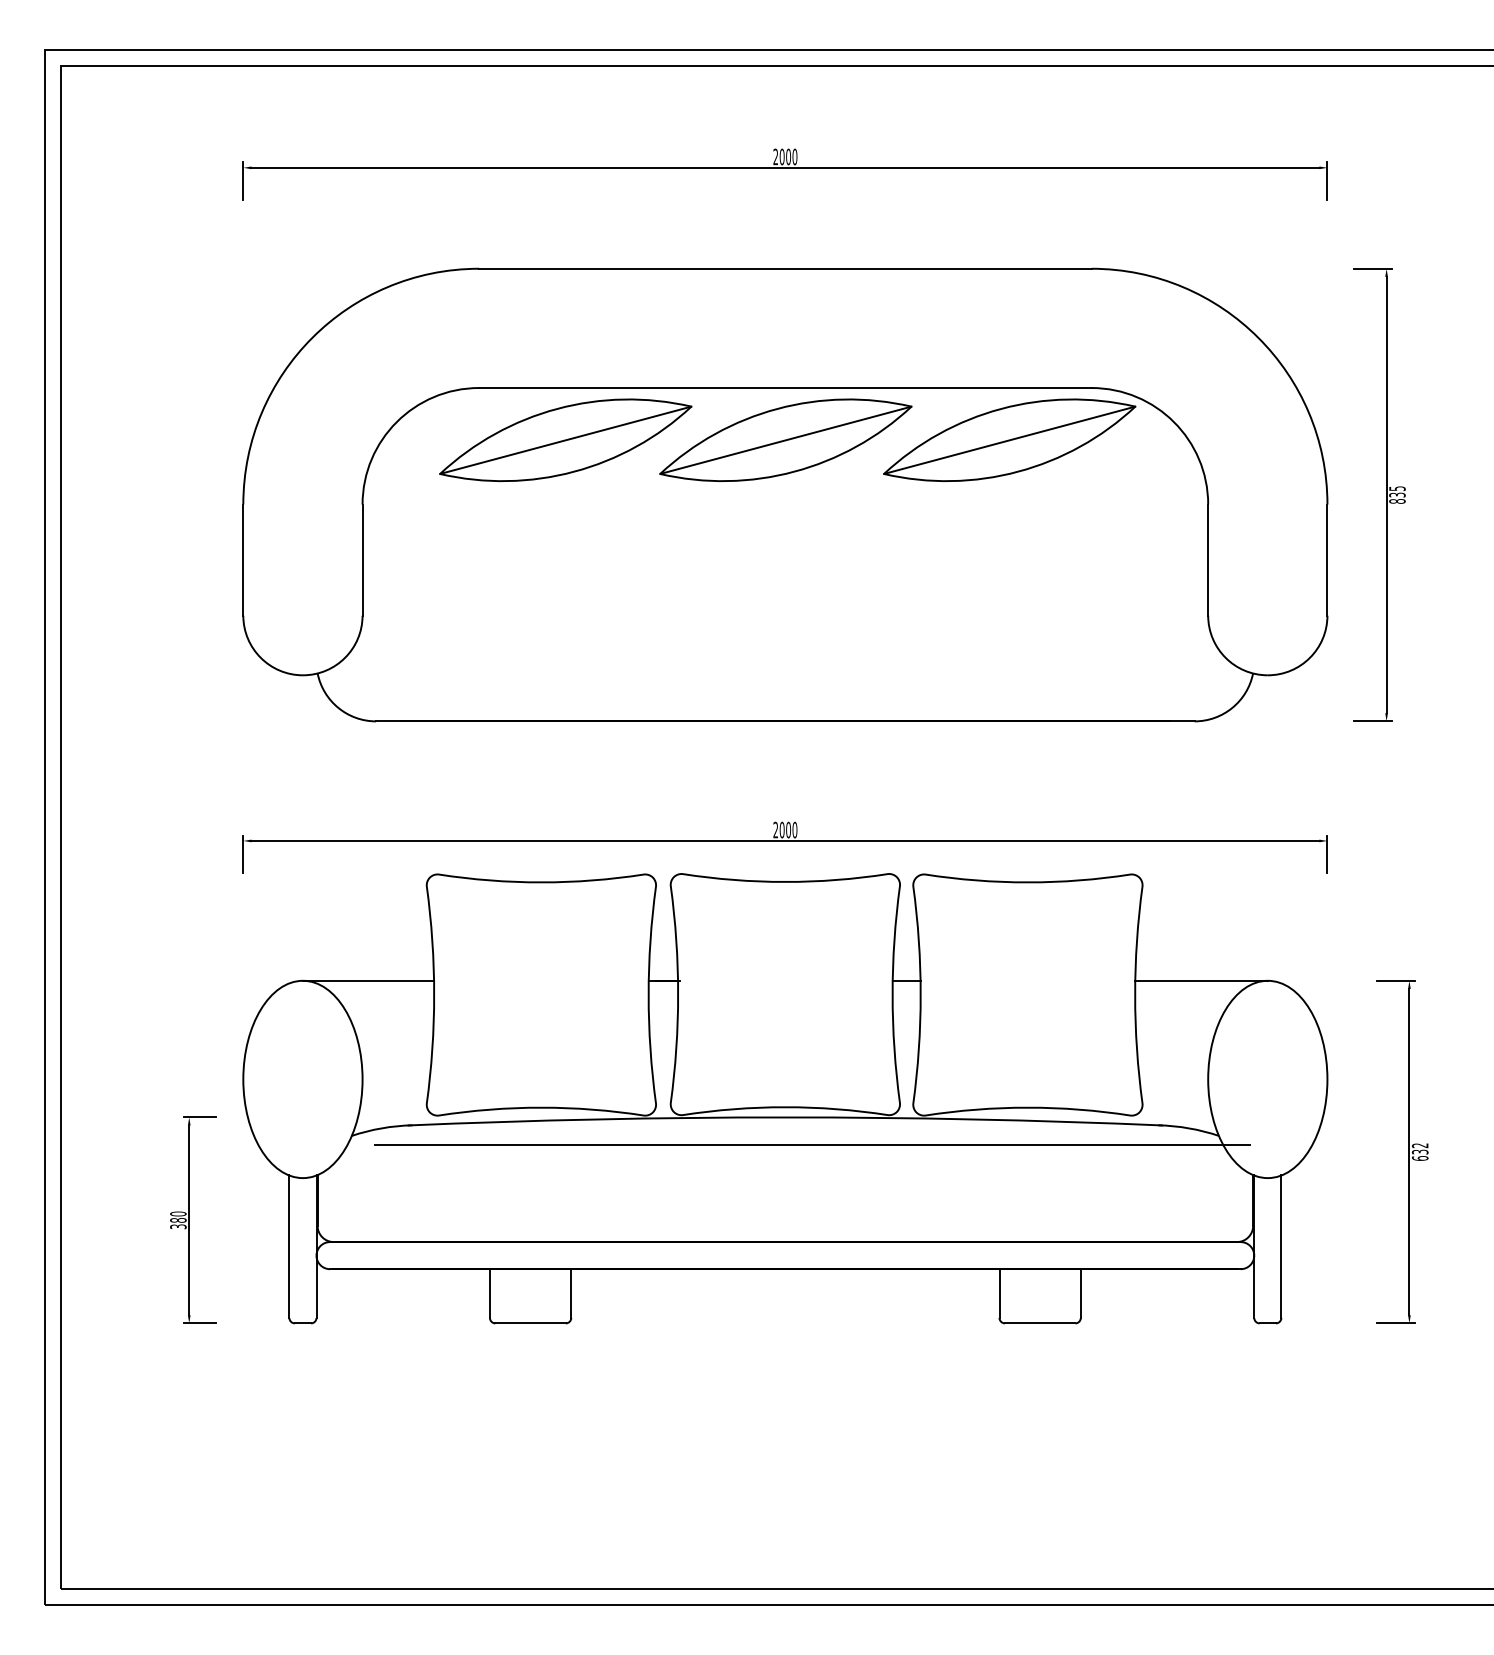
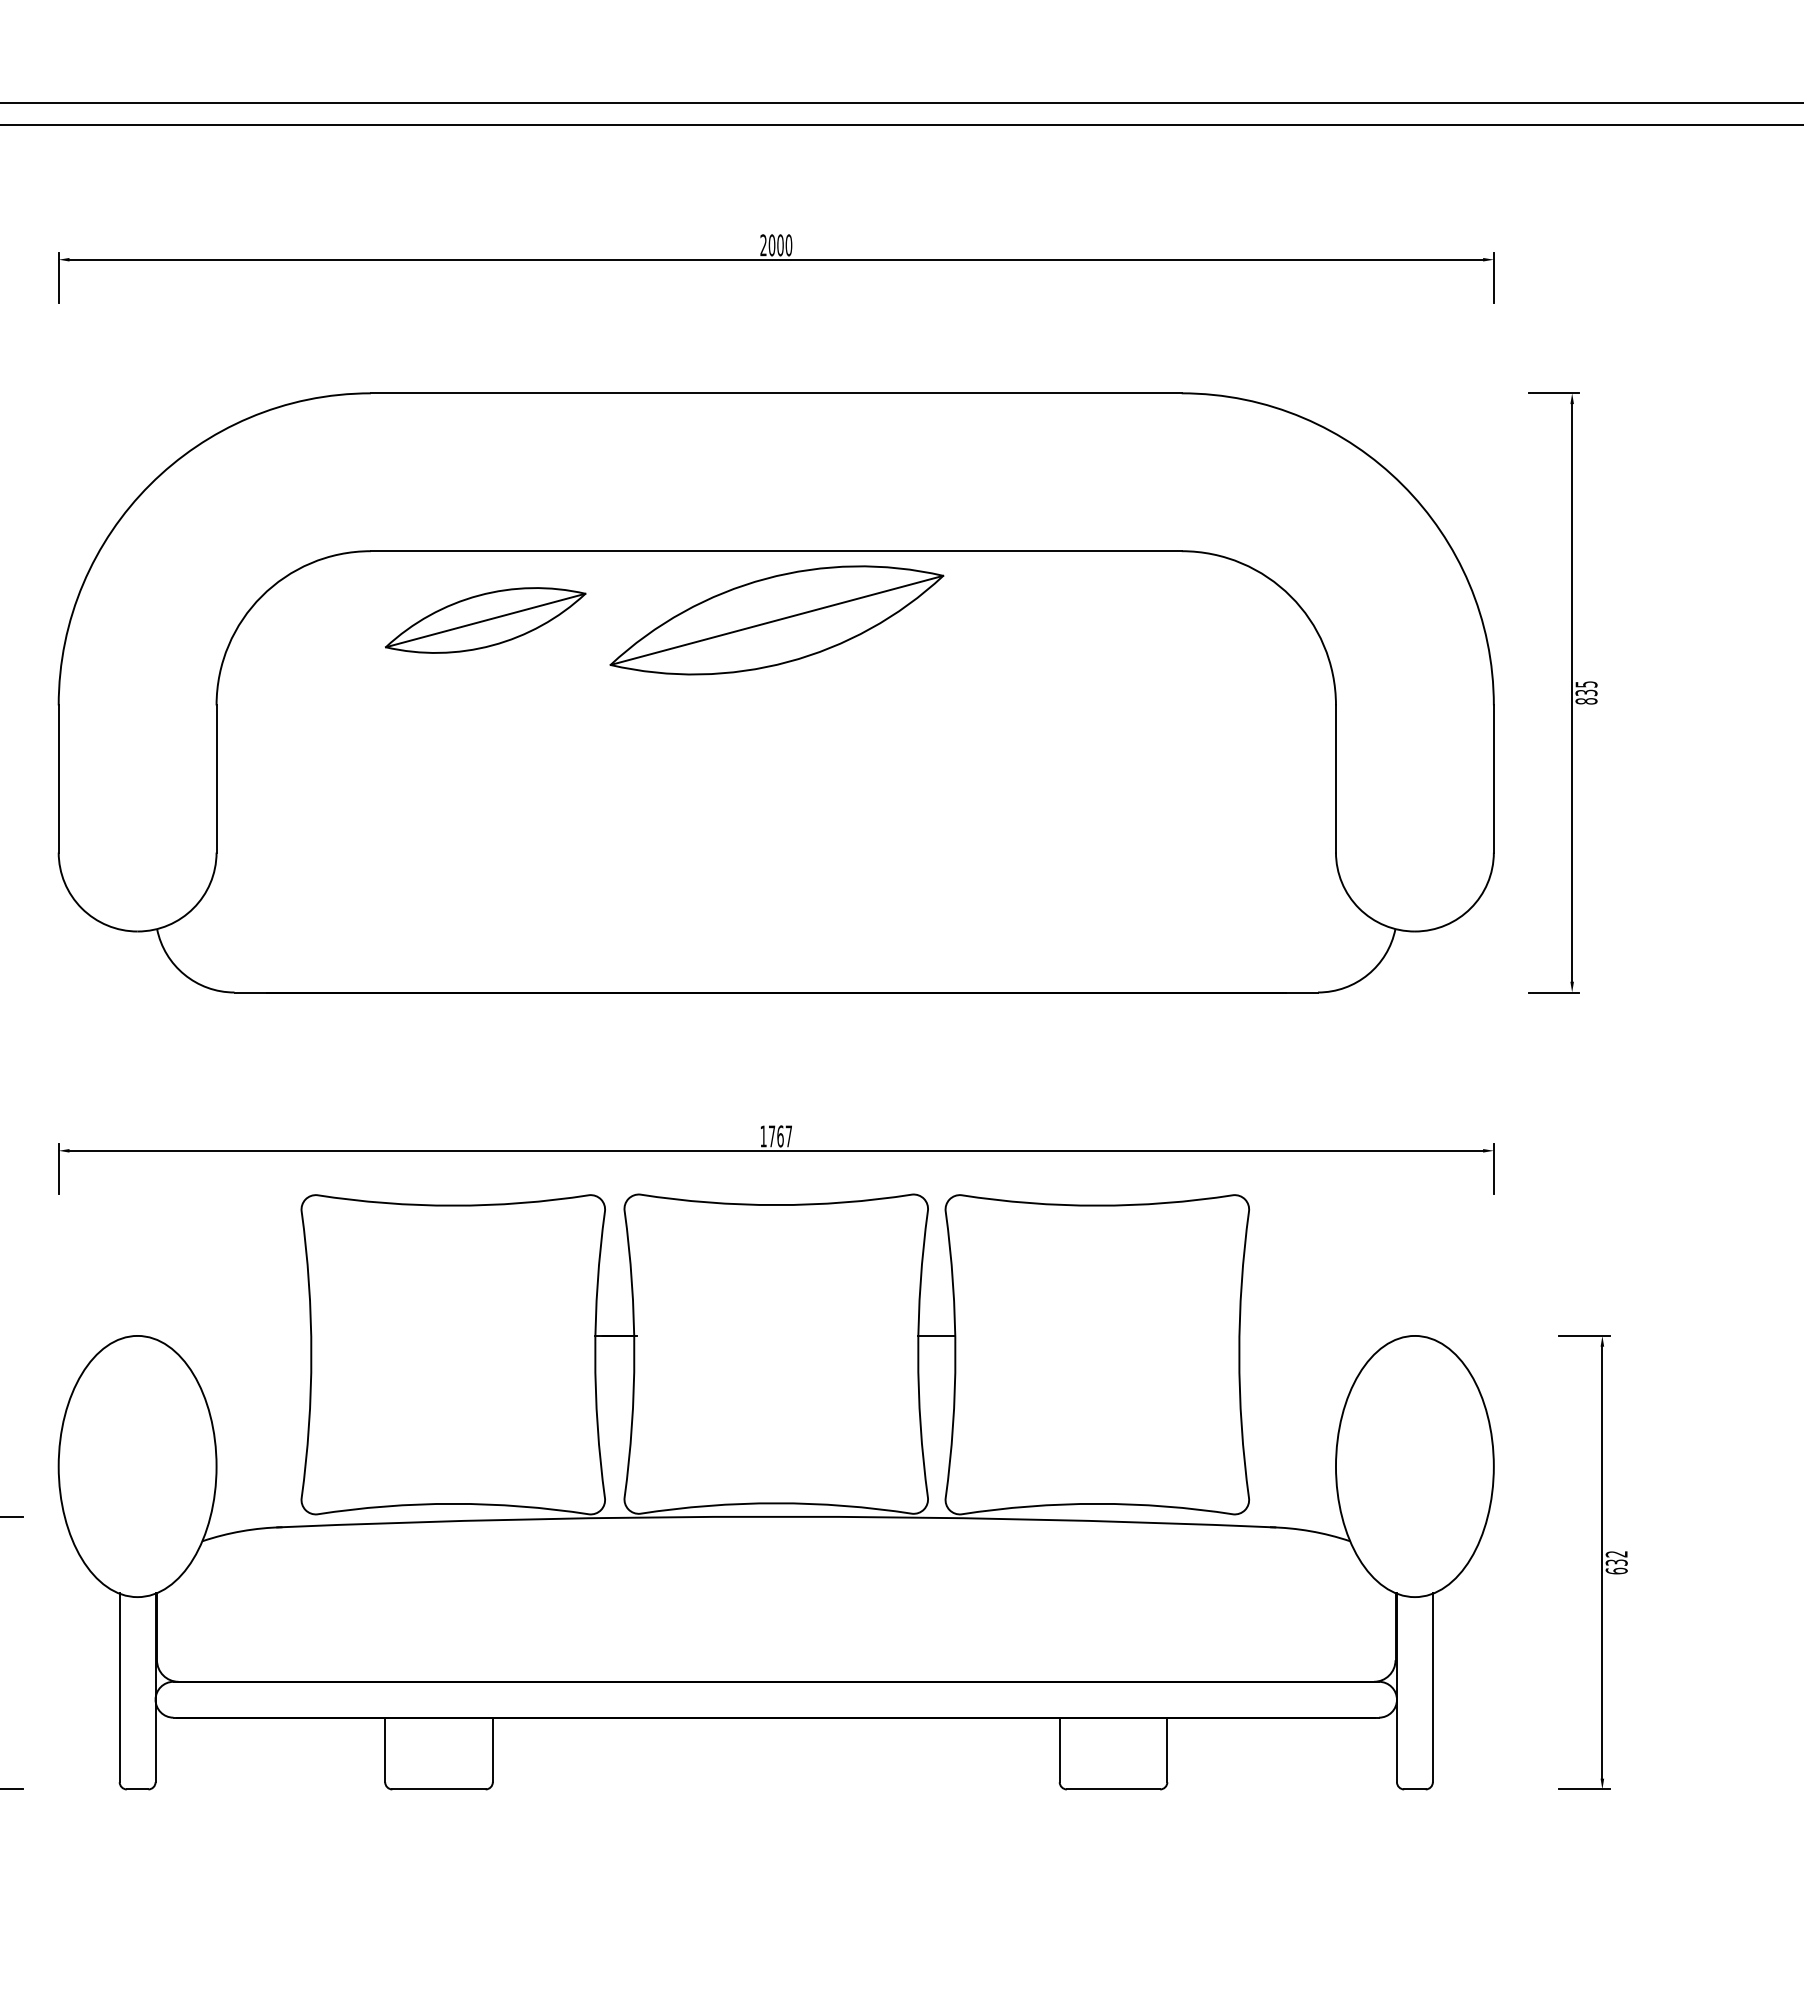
part: (565, 440) -> (485, 620), size x0.6
part: (1009, 440) -> (1072, 620), removed
text: (785, 829) -> (776, 1135), 2000 -> 1767
line: (368, 980) -> (224, 1335), removed
line: (1201, 980) -> (1327, 1335), removed
line: (812, 1144) -> (812, 1552), removed

